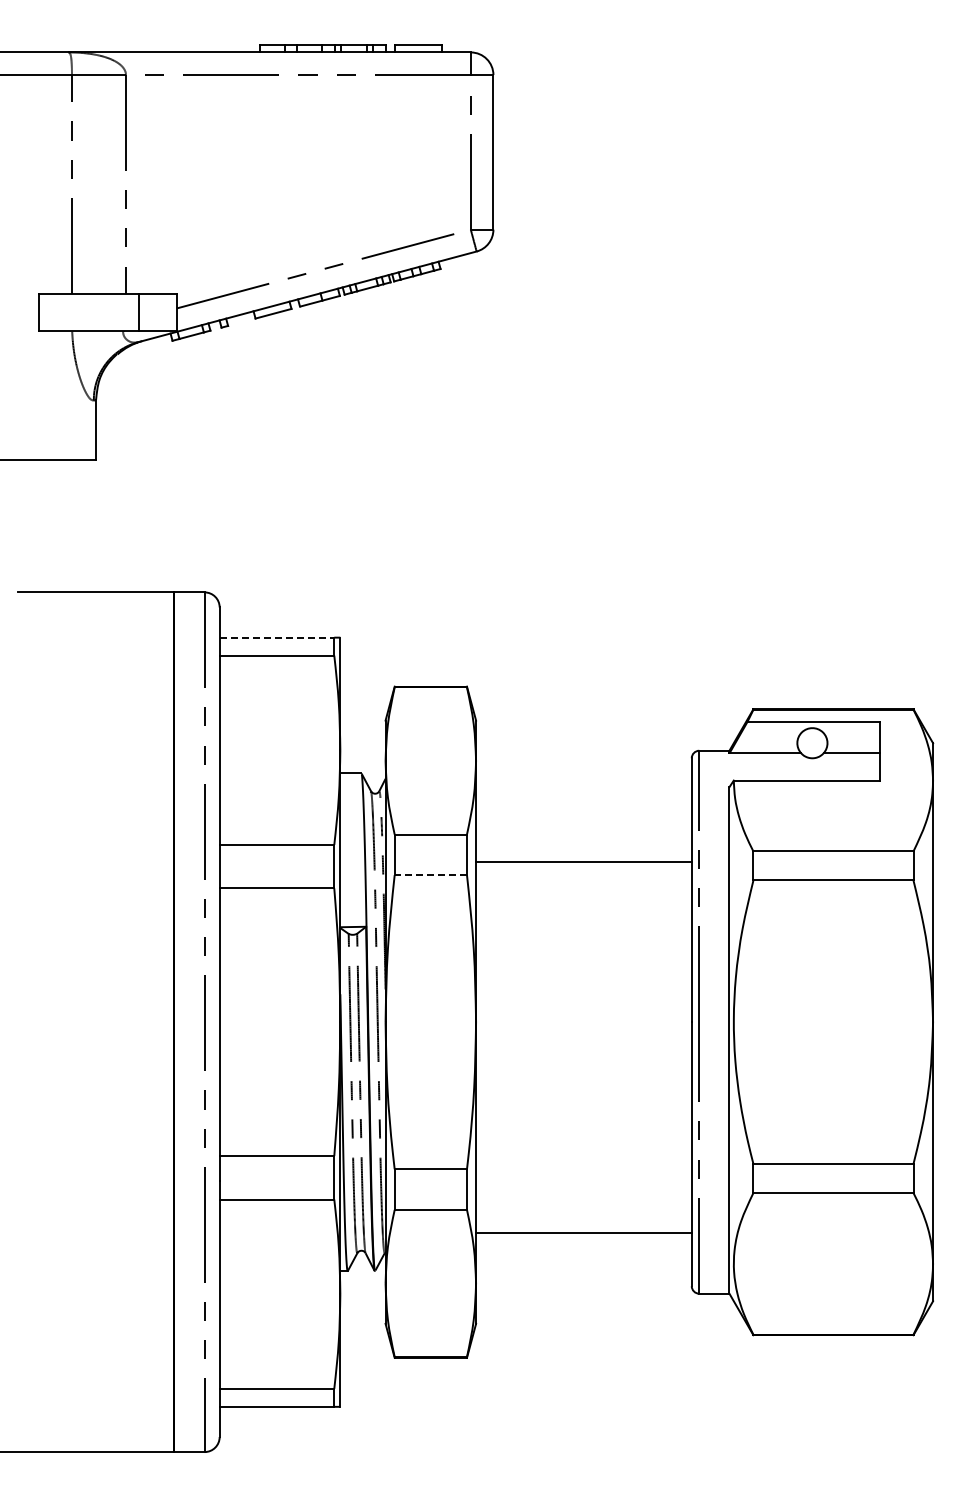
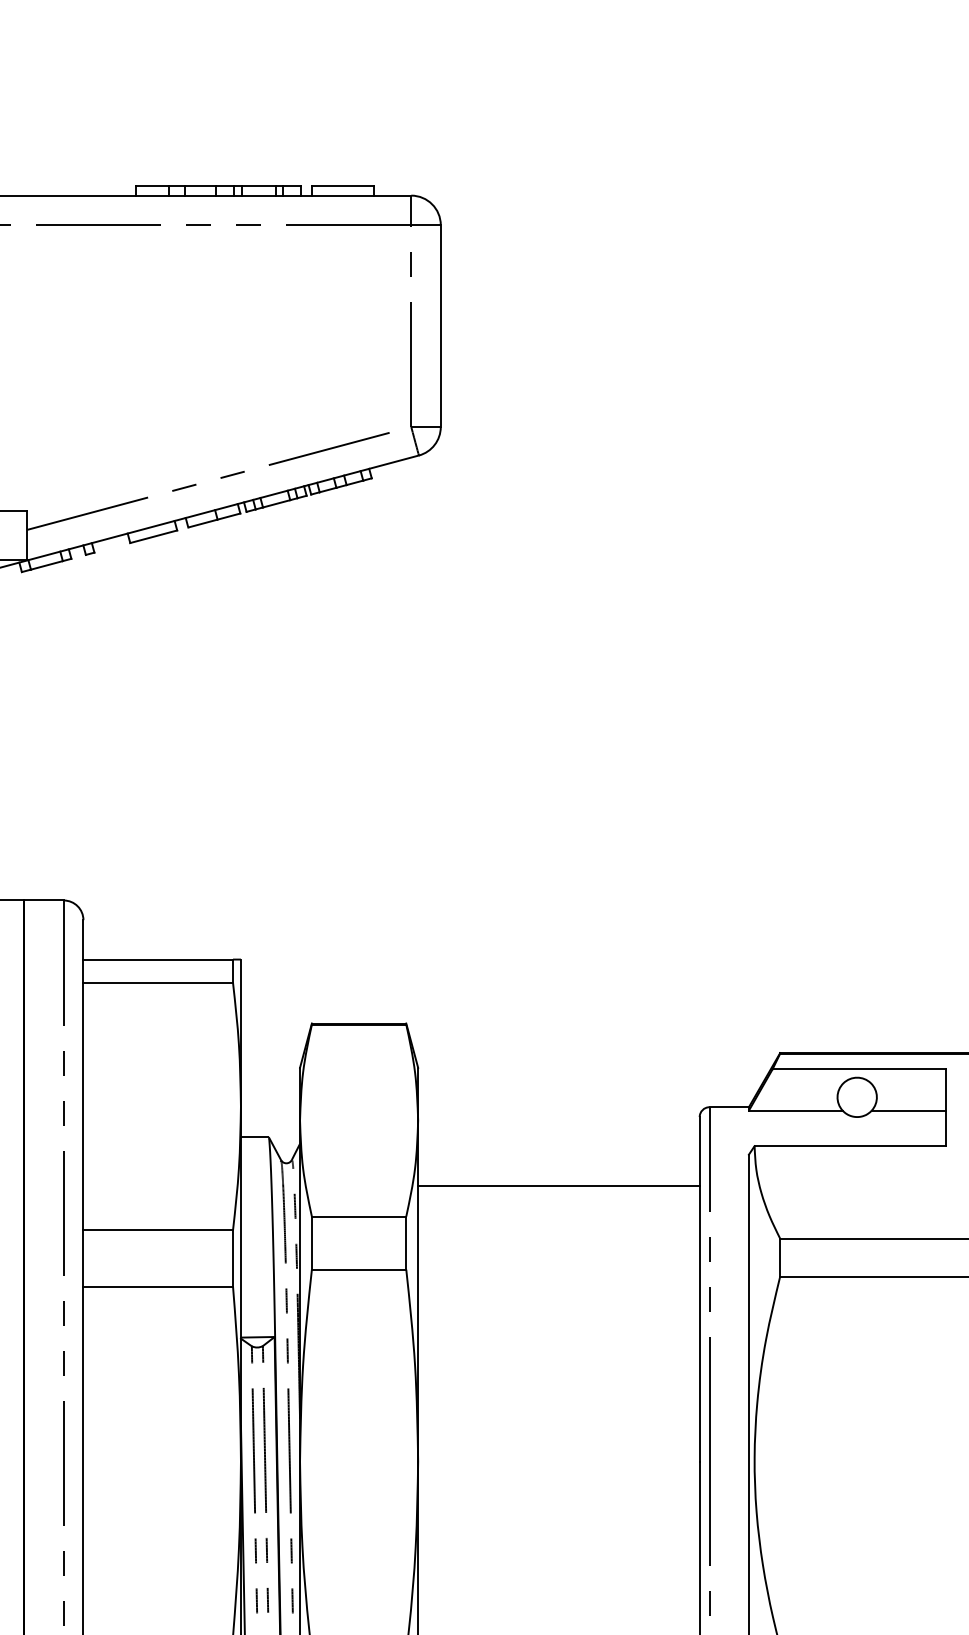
line: (277, 637) -> (158, 959), dashed -> solid
line: (583, 862) -> (558, 1186), moved
line: (430, 875) -> (358, 1270), dashed -> solid

